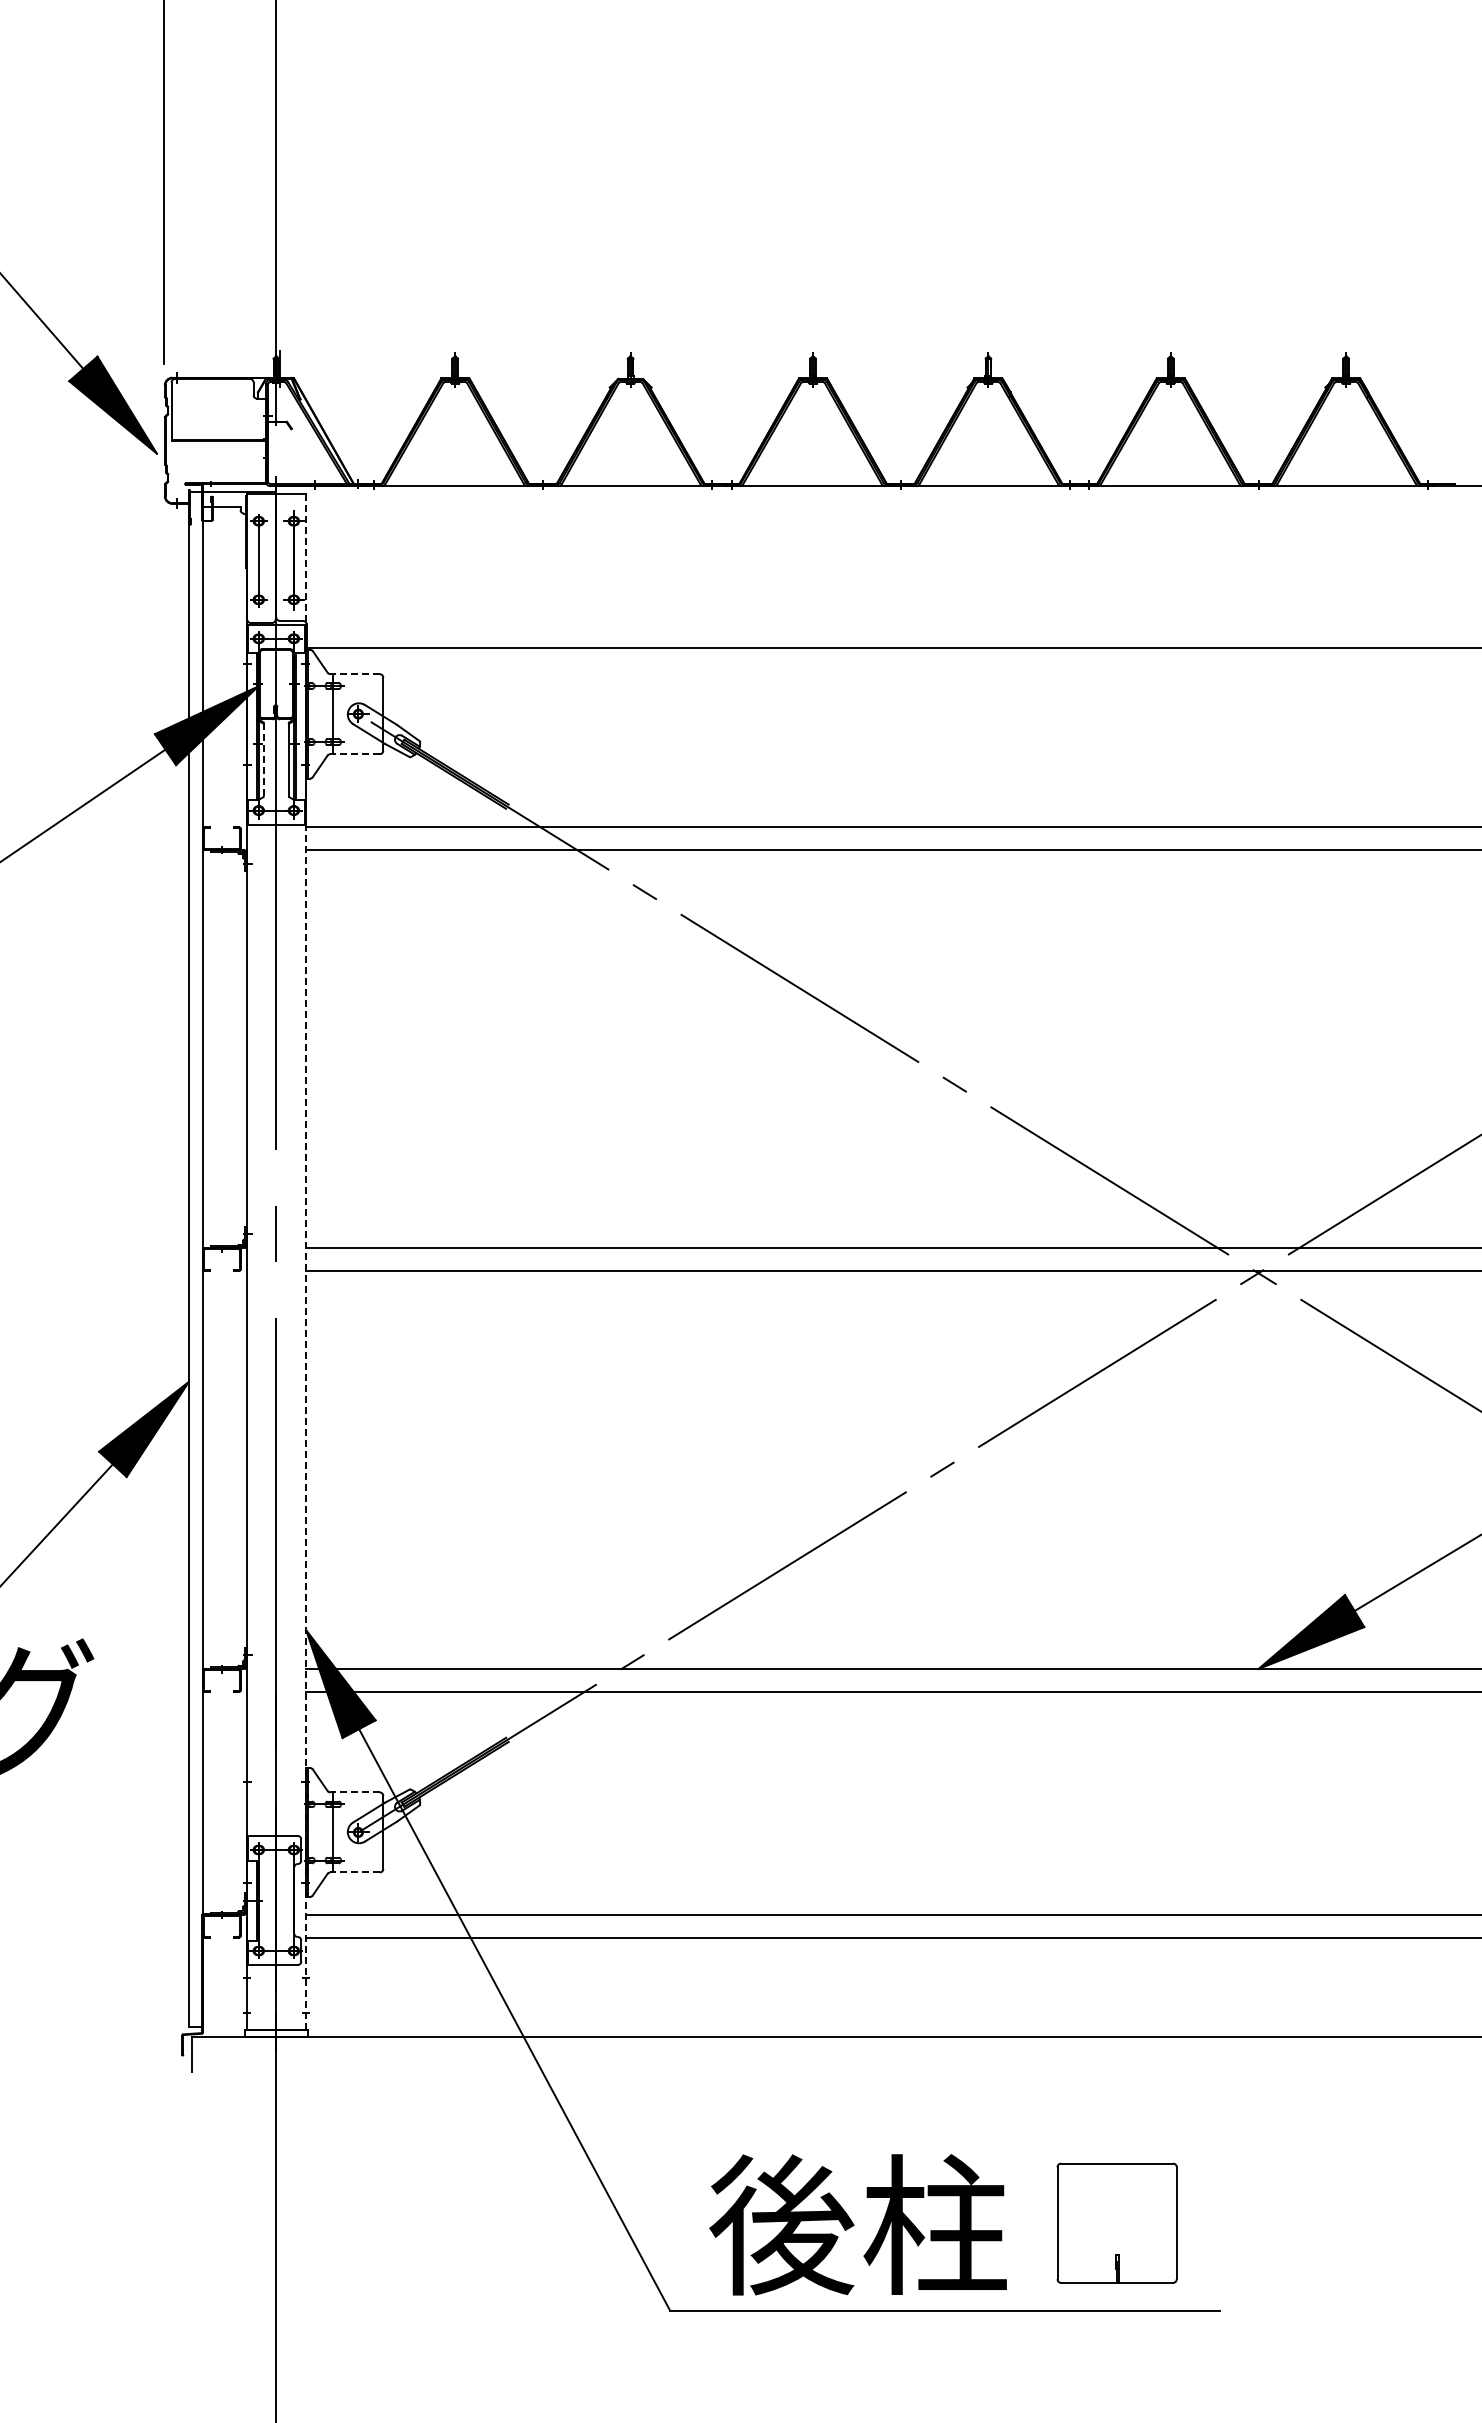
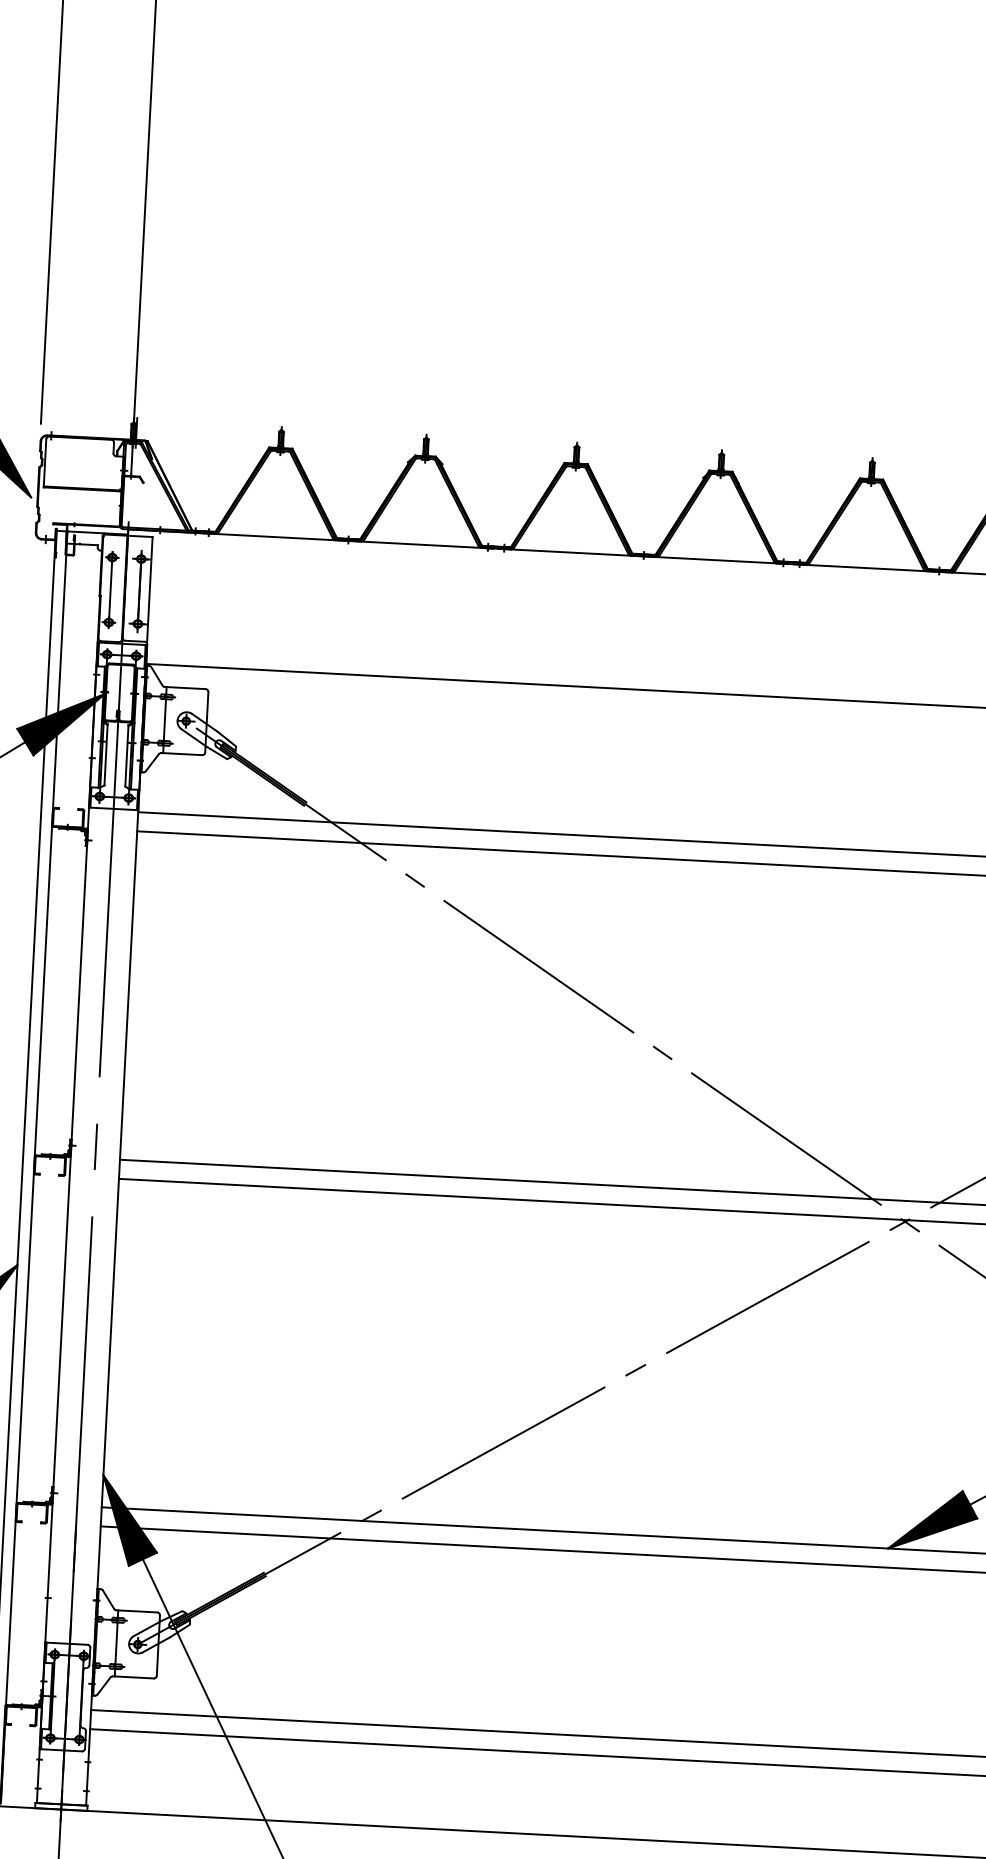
line: (355, 674) -> (185, 688), dashed -> solid
line: (355, 754) -> (182, 754), dashed -> solid
line: (263, 760) -> (105, 755), dashed -> solid
line: (306, 1261) -> (119, 1170), dashed -> solid
line: (355, 1792) -> (137, 1611), dashed -> solid
line: (355, 1872) -> (133, 1677), dashed -> solid

